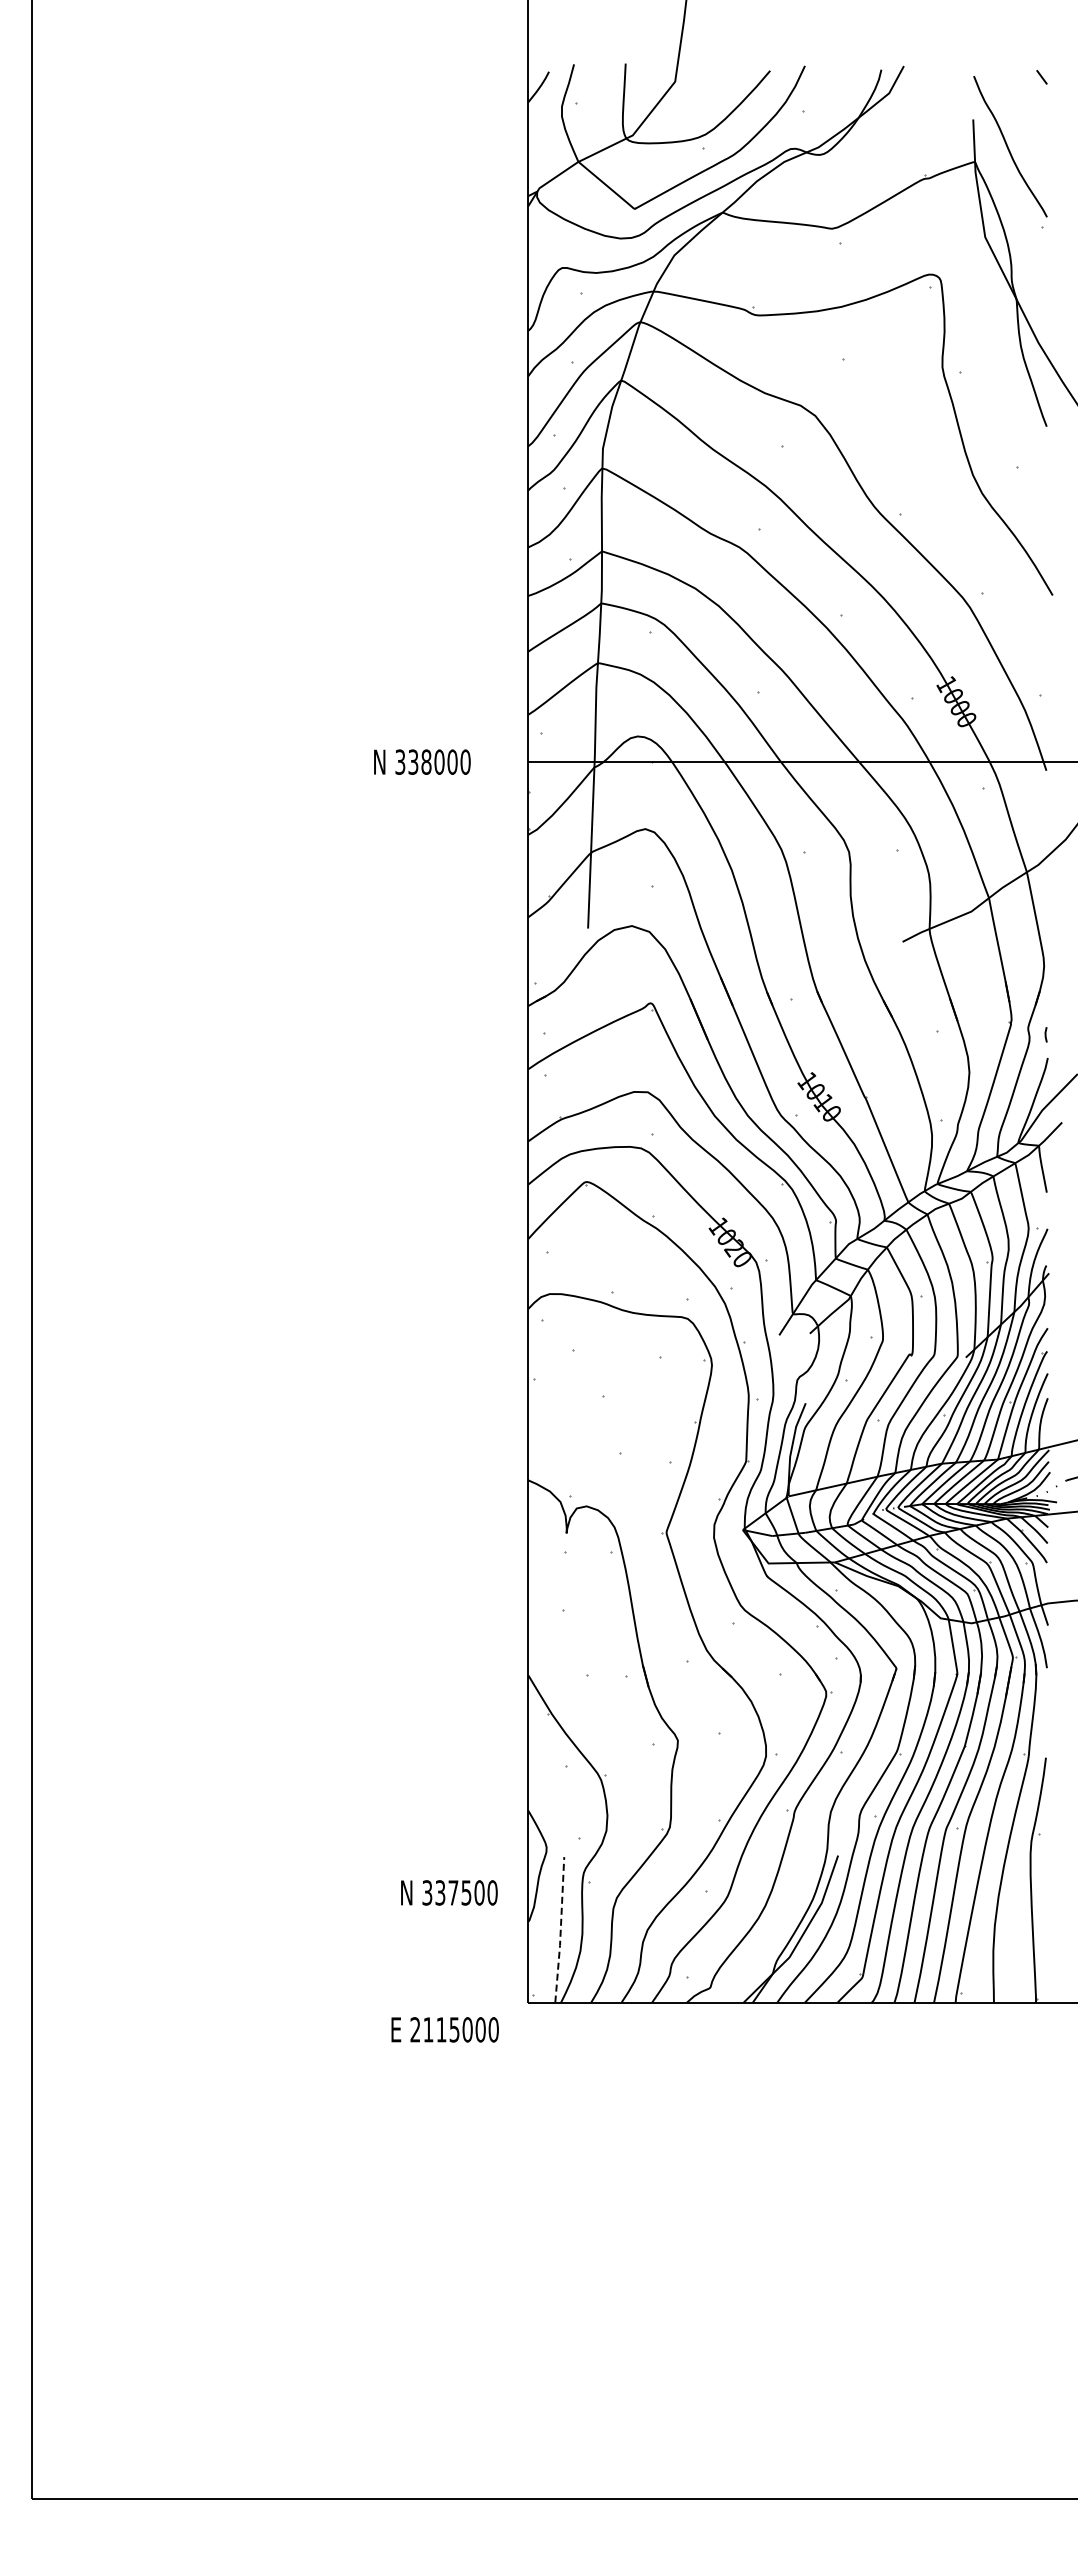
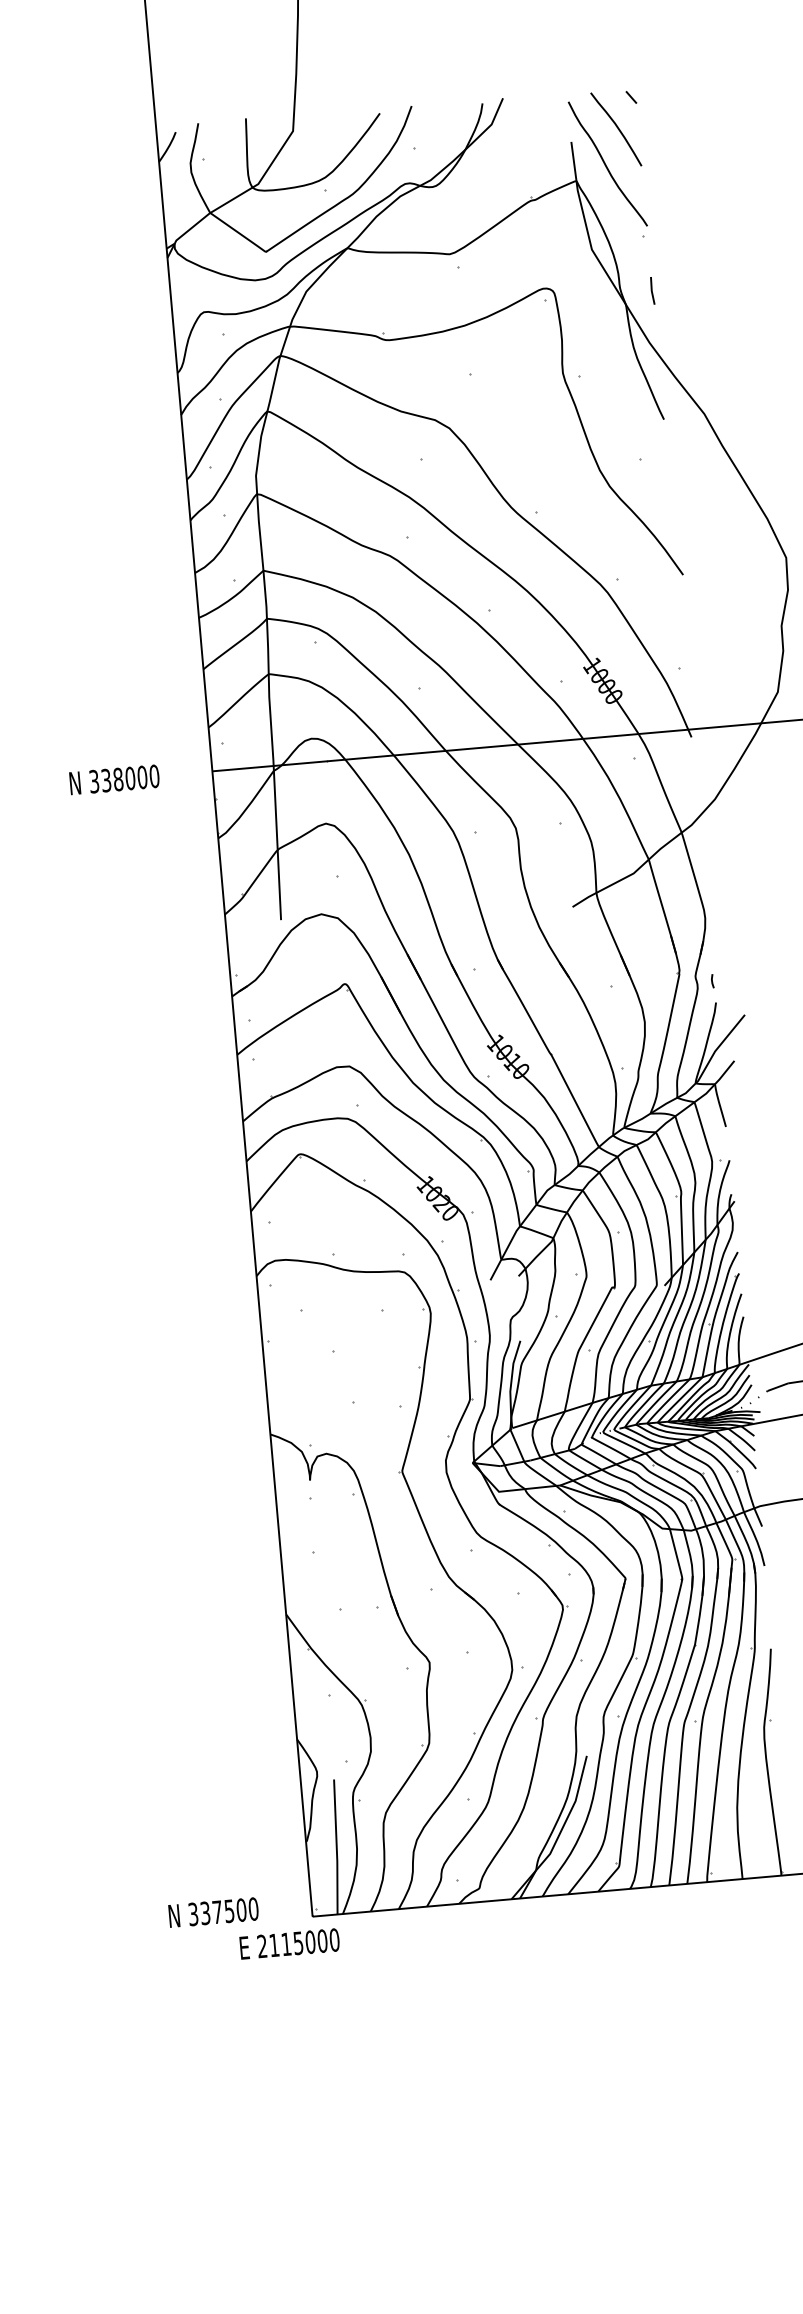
curve: (1024, 110) -> (617, 129), added
line: (1046, 287) -> (652, 291), added
text: (449, 1892) -> (213, 1912), moved
line: (560, 1930) -> (336, 1847), dashed -> solid
text: (444, 2029) -> (289, 1943), moved

